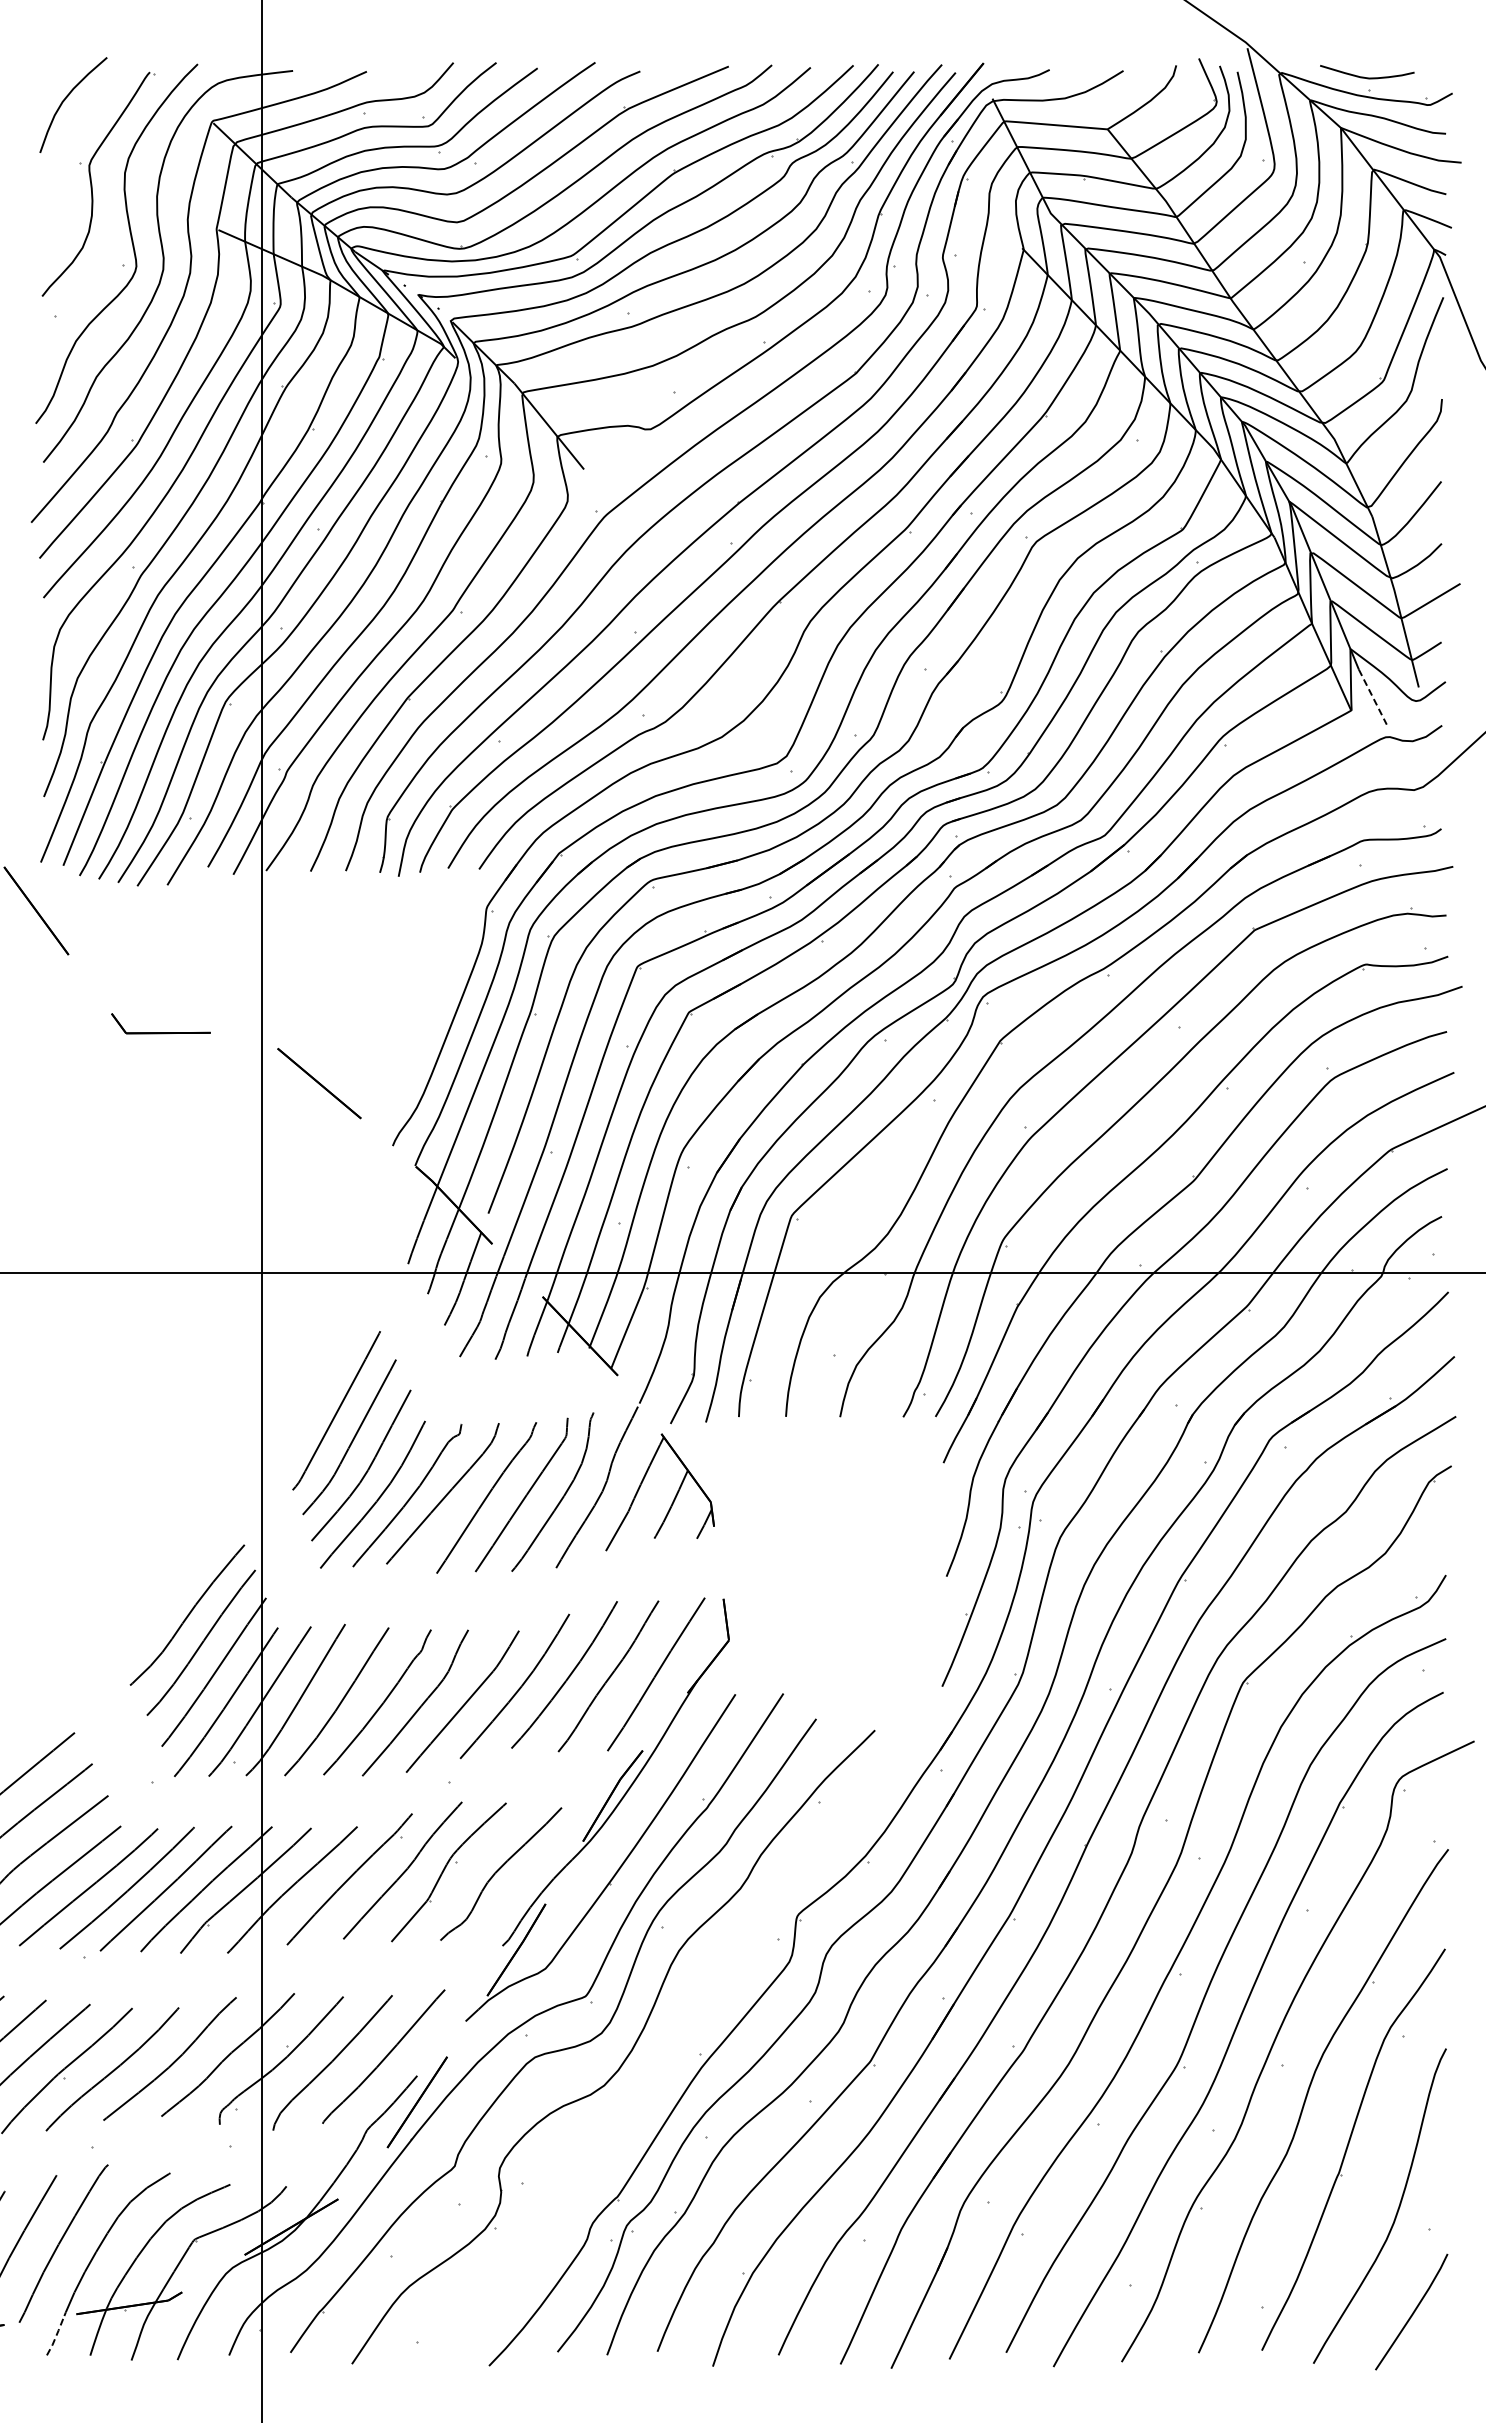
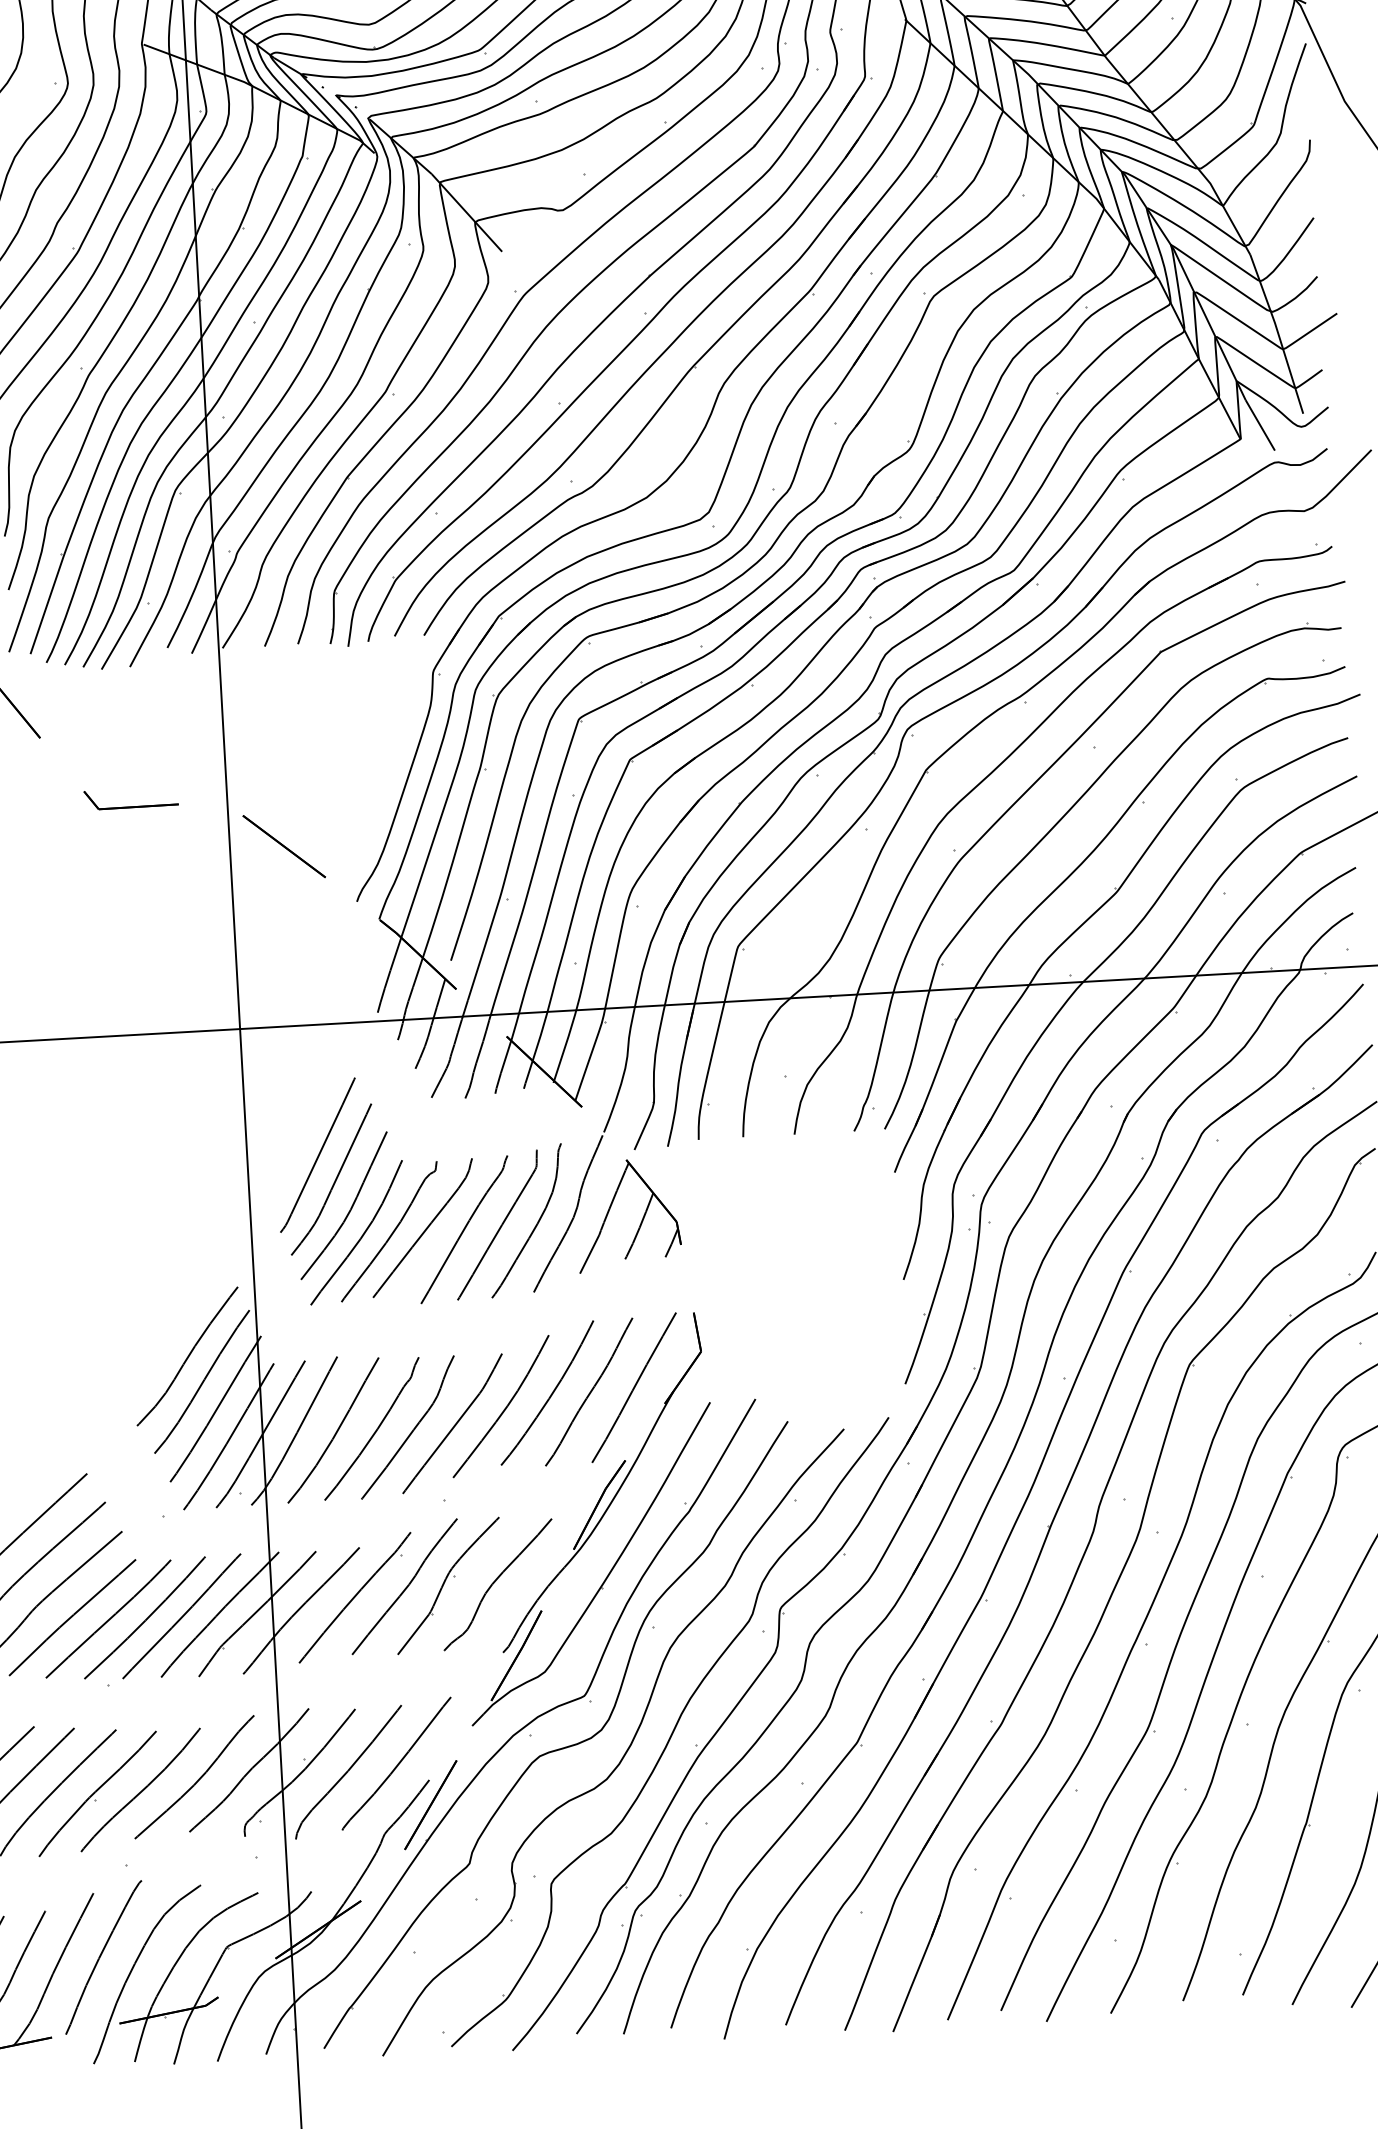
line: (1372, 697) -> (1259, 425), dashed -> solid
part: (673, 2039) -> (669, 1732), added
line: (56, 2335) -> (101, 2044), dashed -> solid

